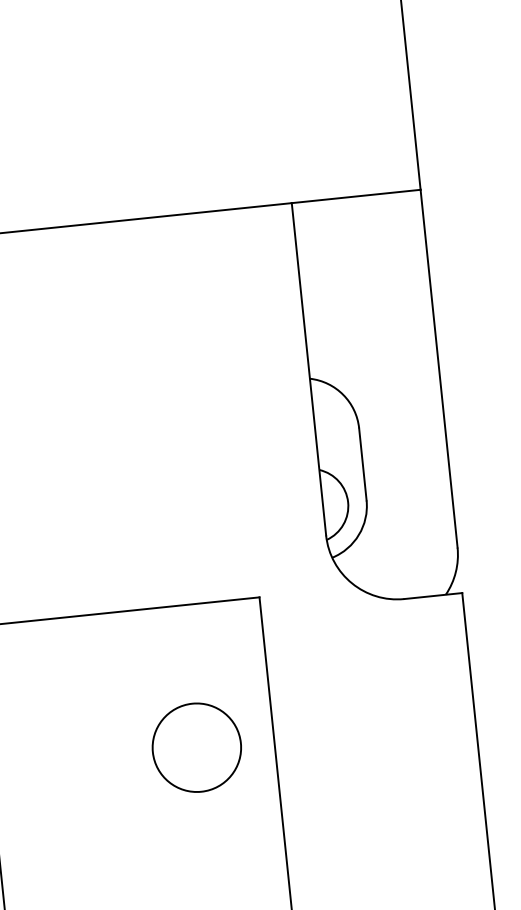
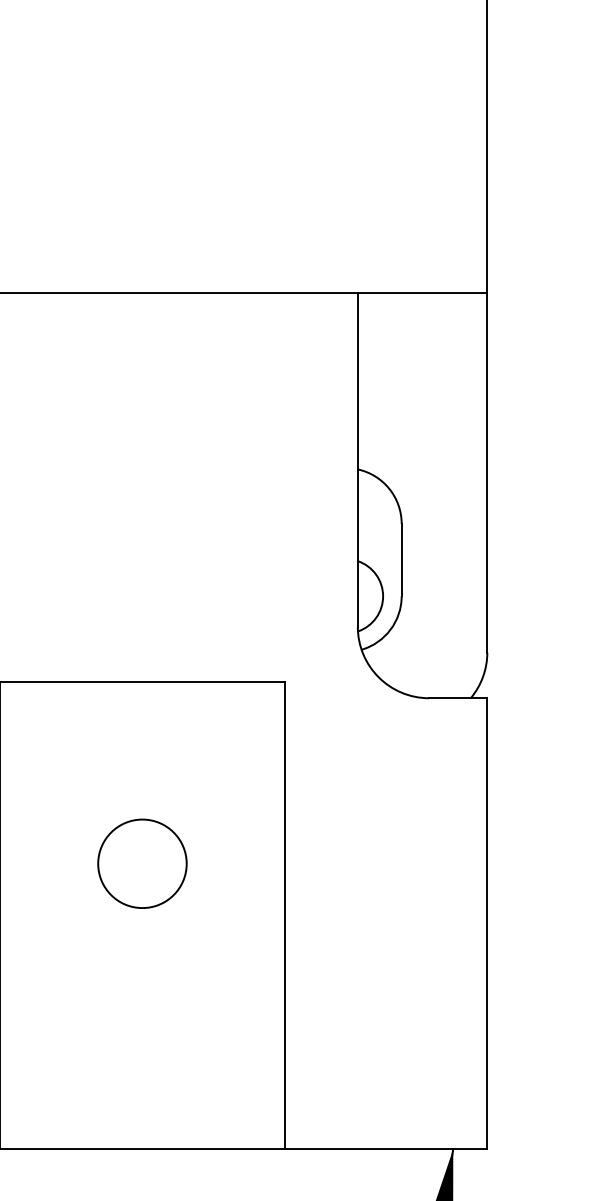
circle: (196, 747) -> (142, 863), moved

